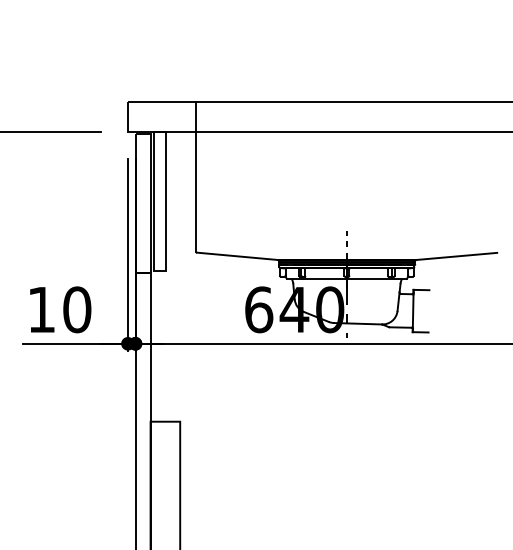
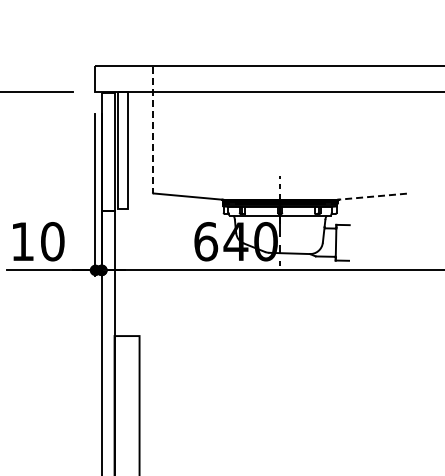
line: (195, 176) -> (152, 129), solid -> dashed
line: (456, 256) -> (372, 196), solid -> dashed

